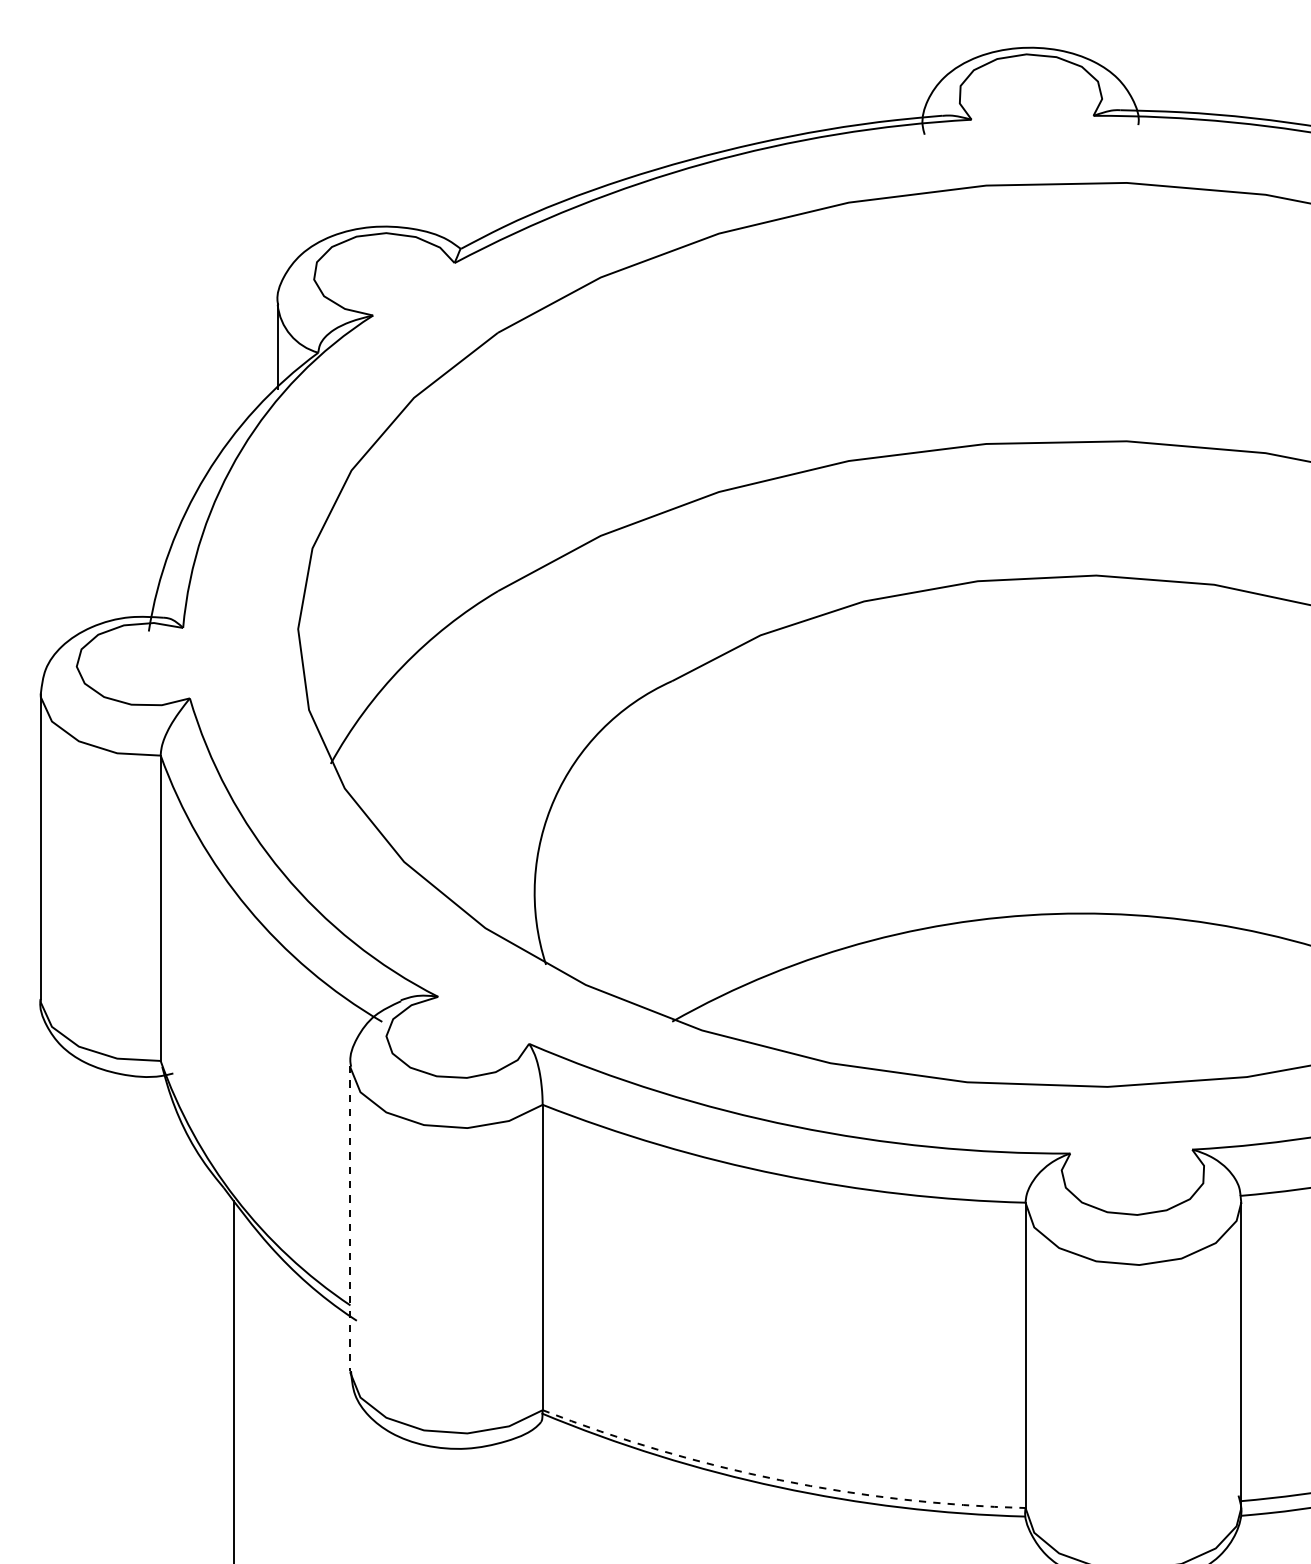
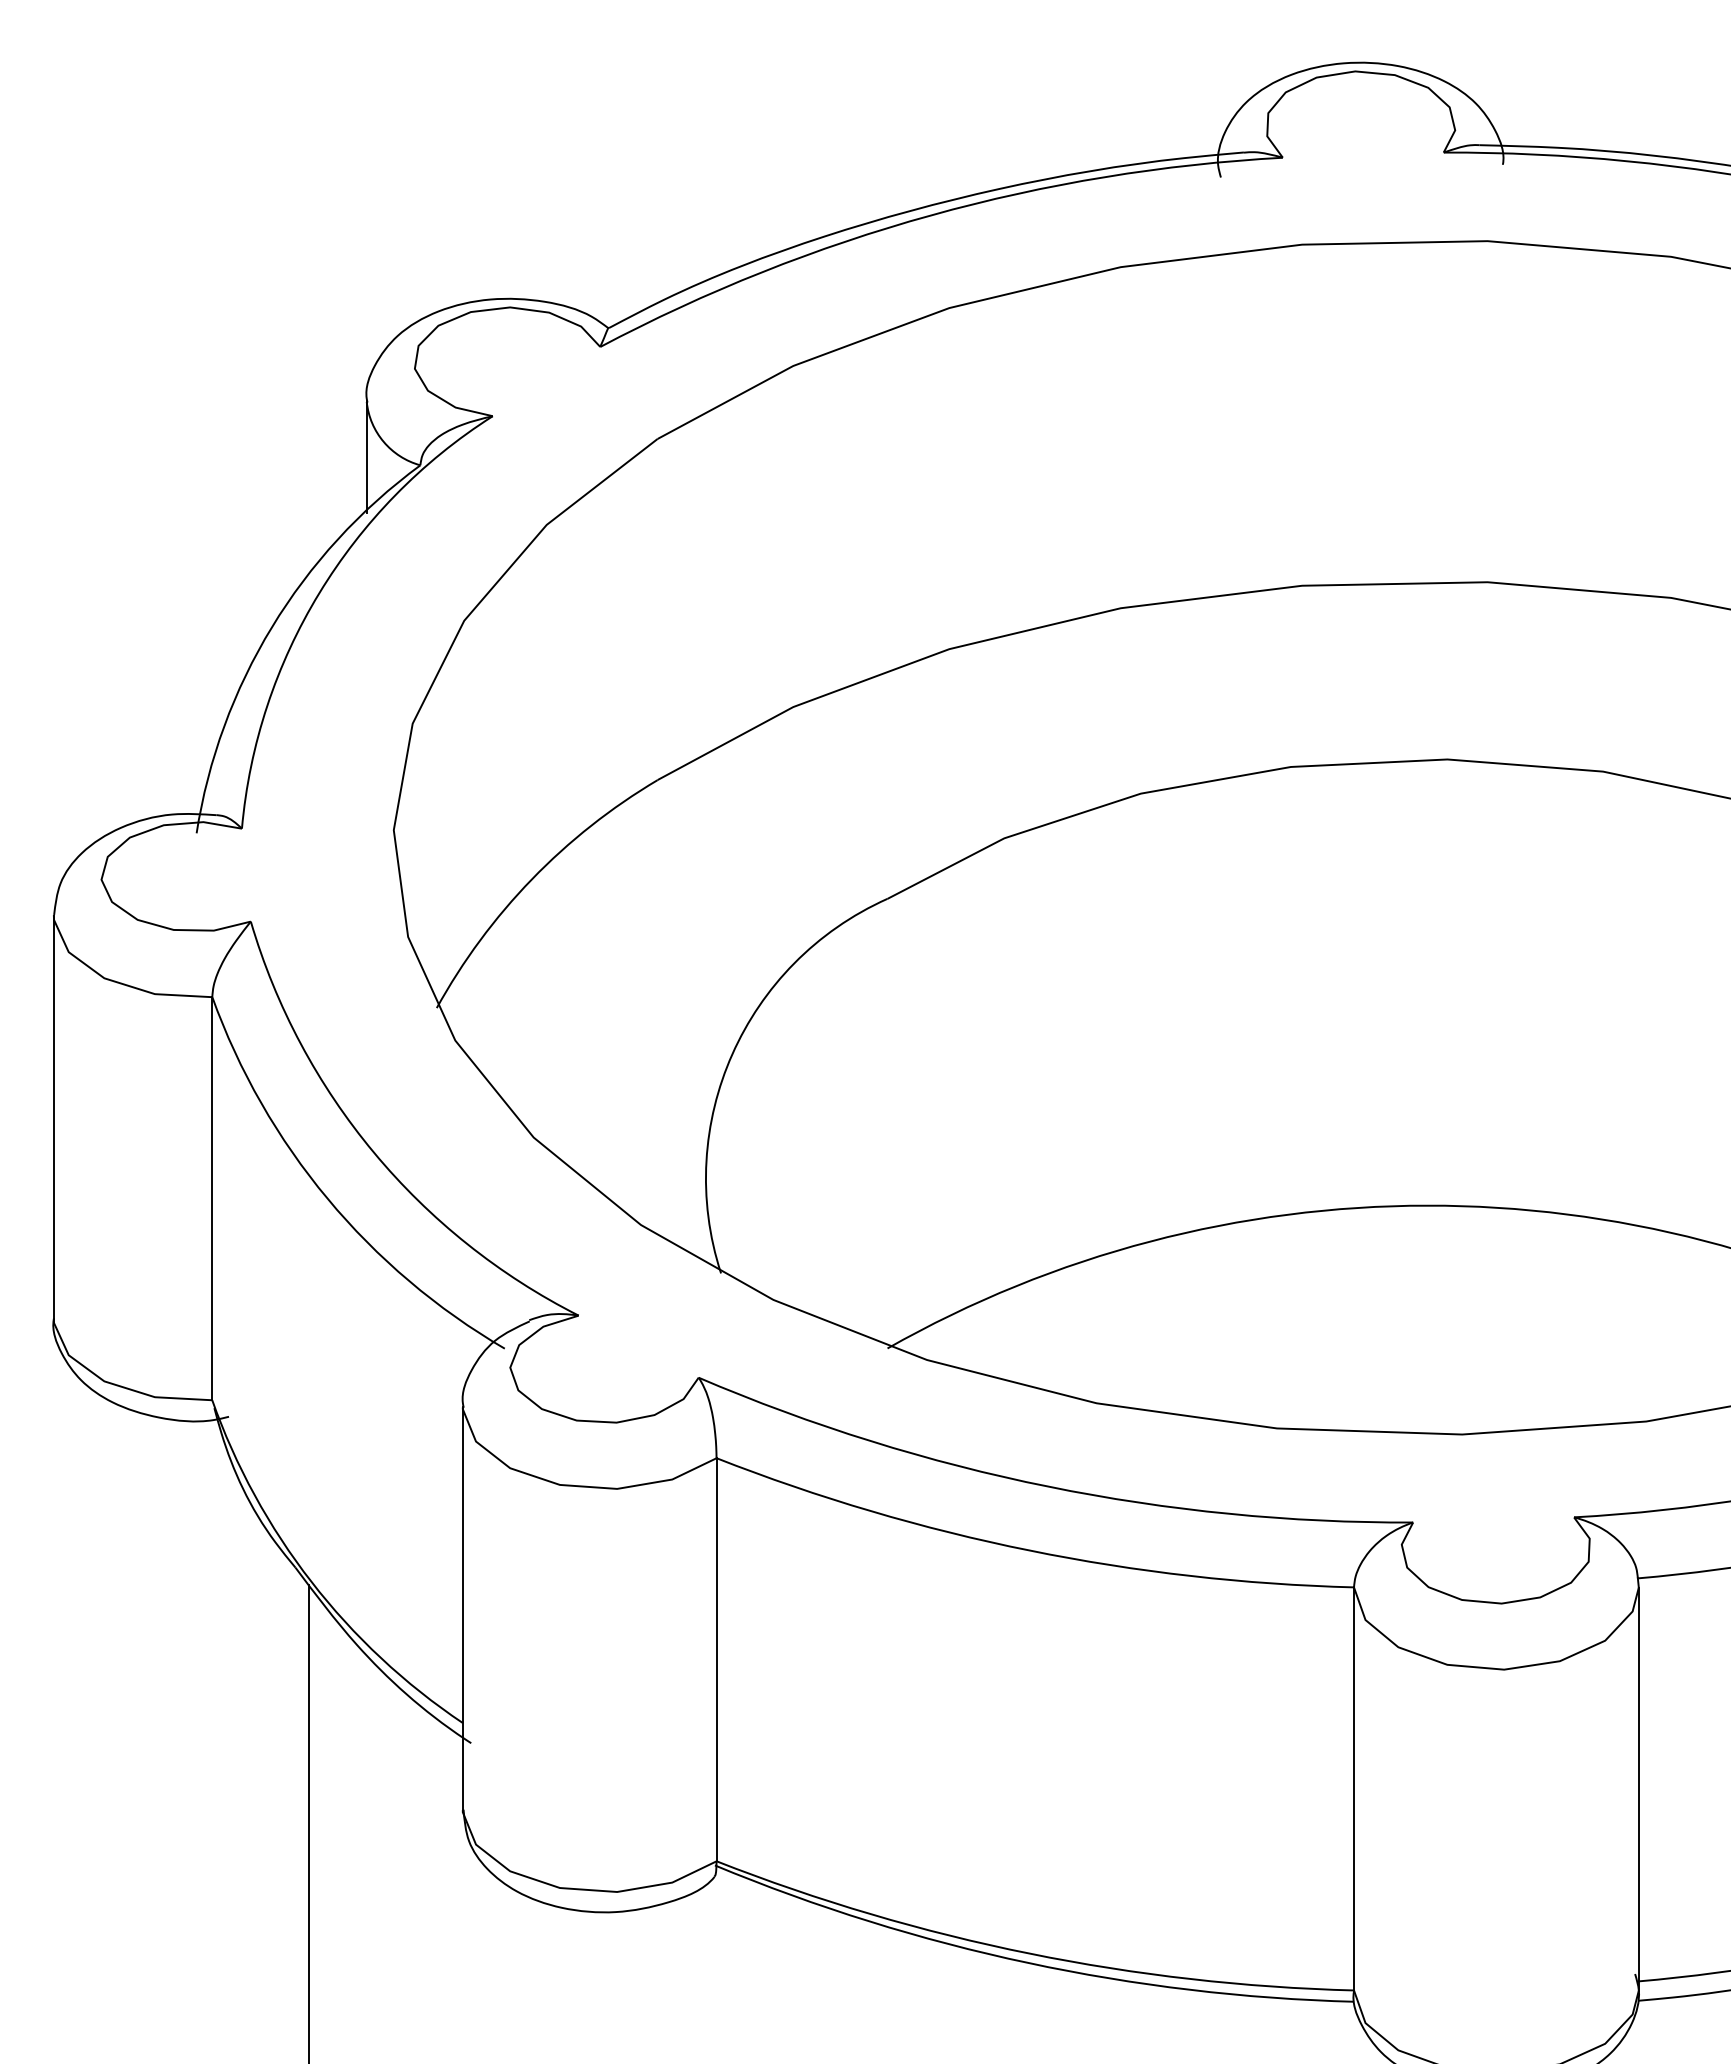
line: (350, 1218) -> (462, 1608), dashed -> solid
arc: (779, 1480) -> (1029, 1953), dashed -> solid

